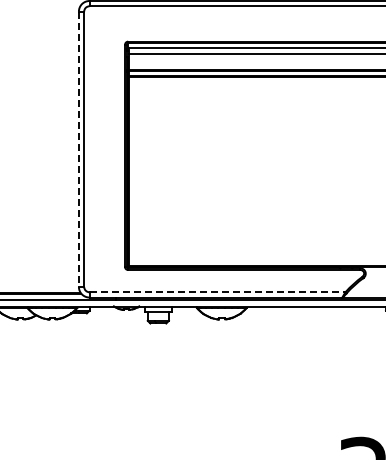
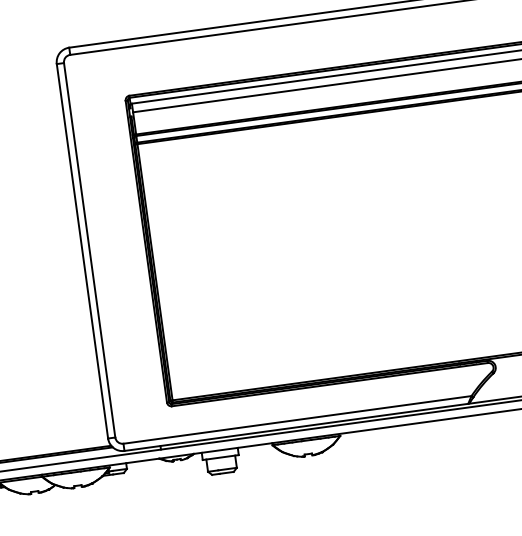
line: (78, 149) -> (81, 251), dashed -> solid
line: (217, 292) -> (297, 420), dashed -> solid

